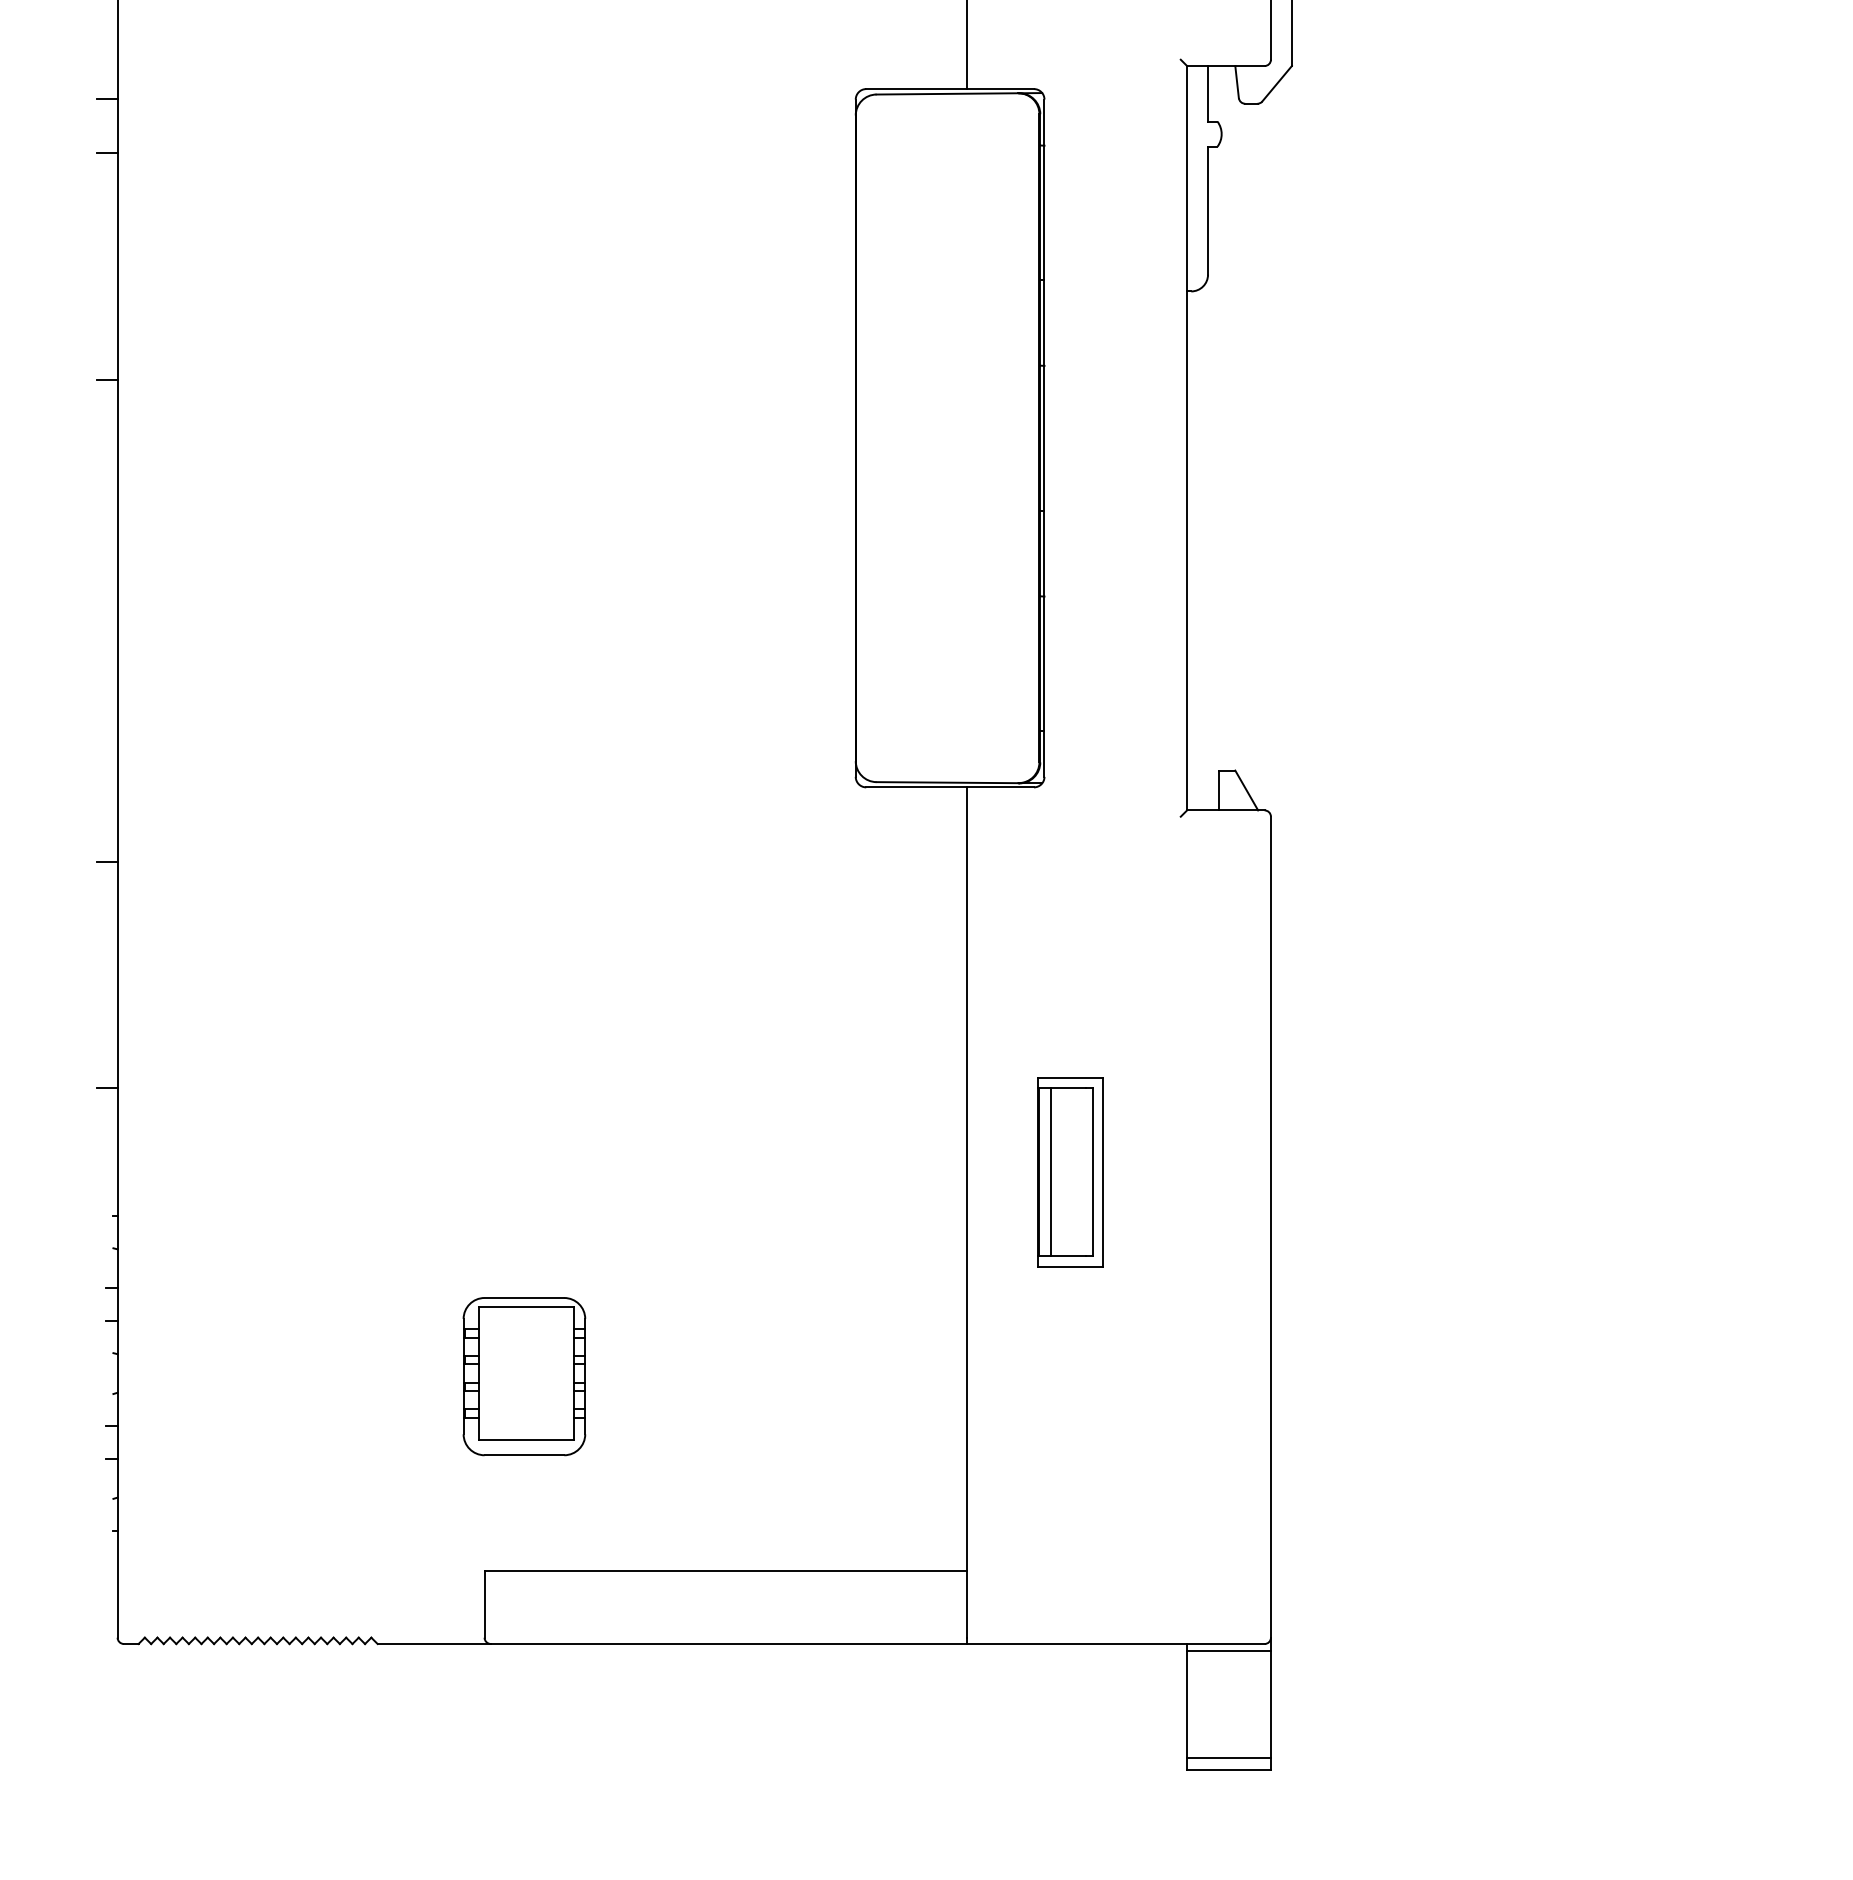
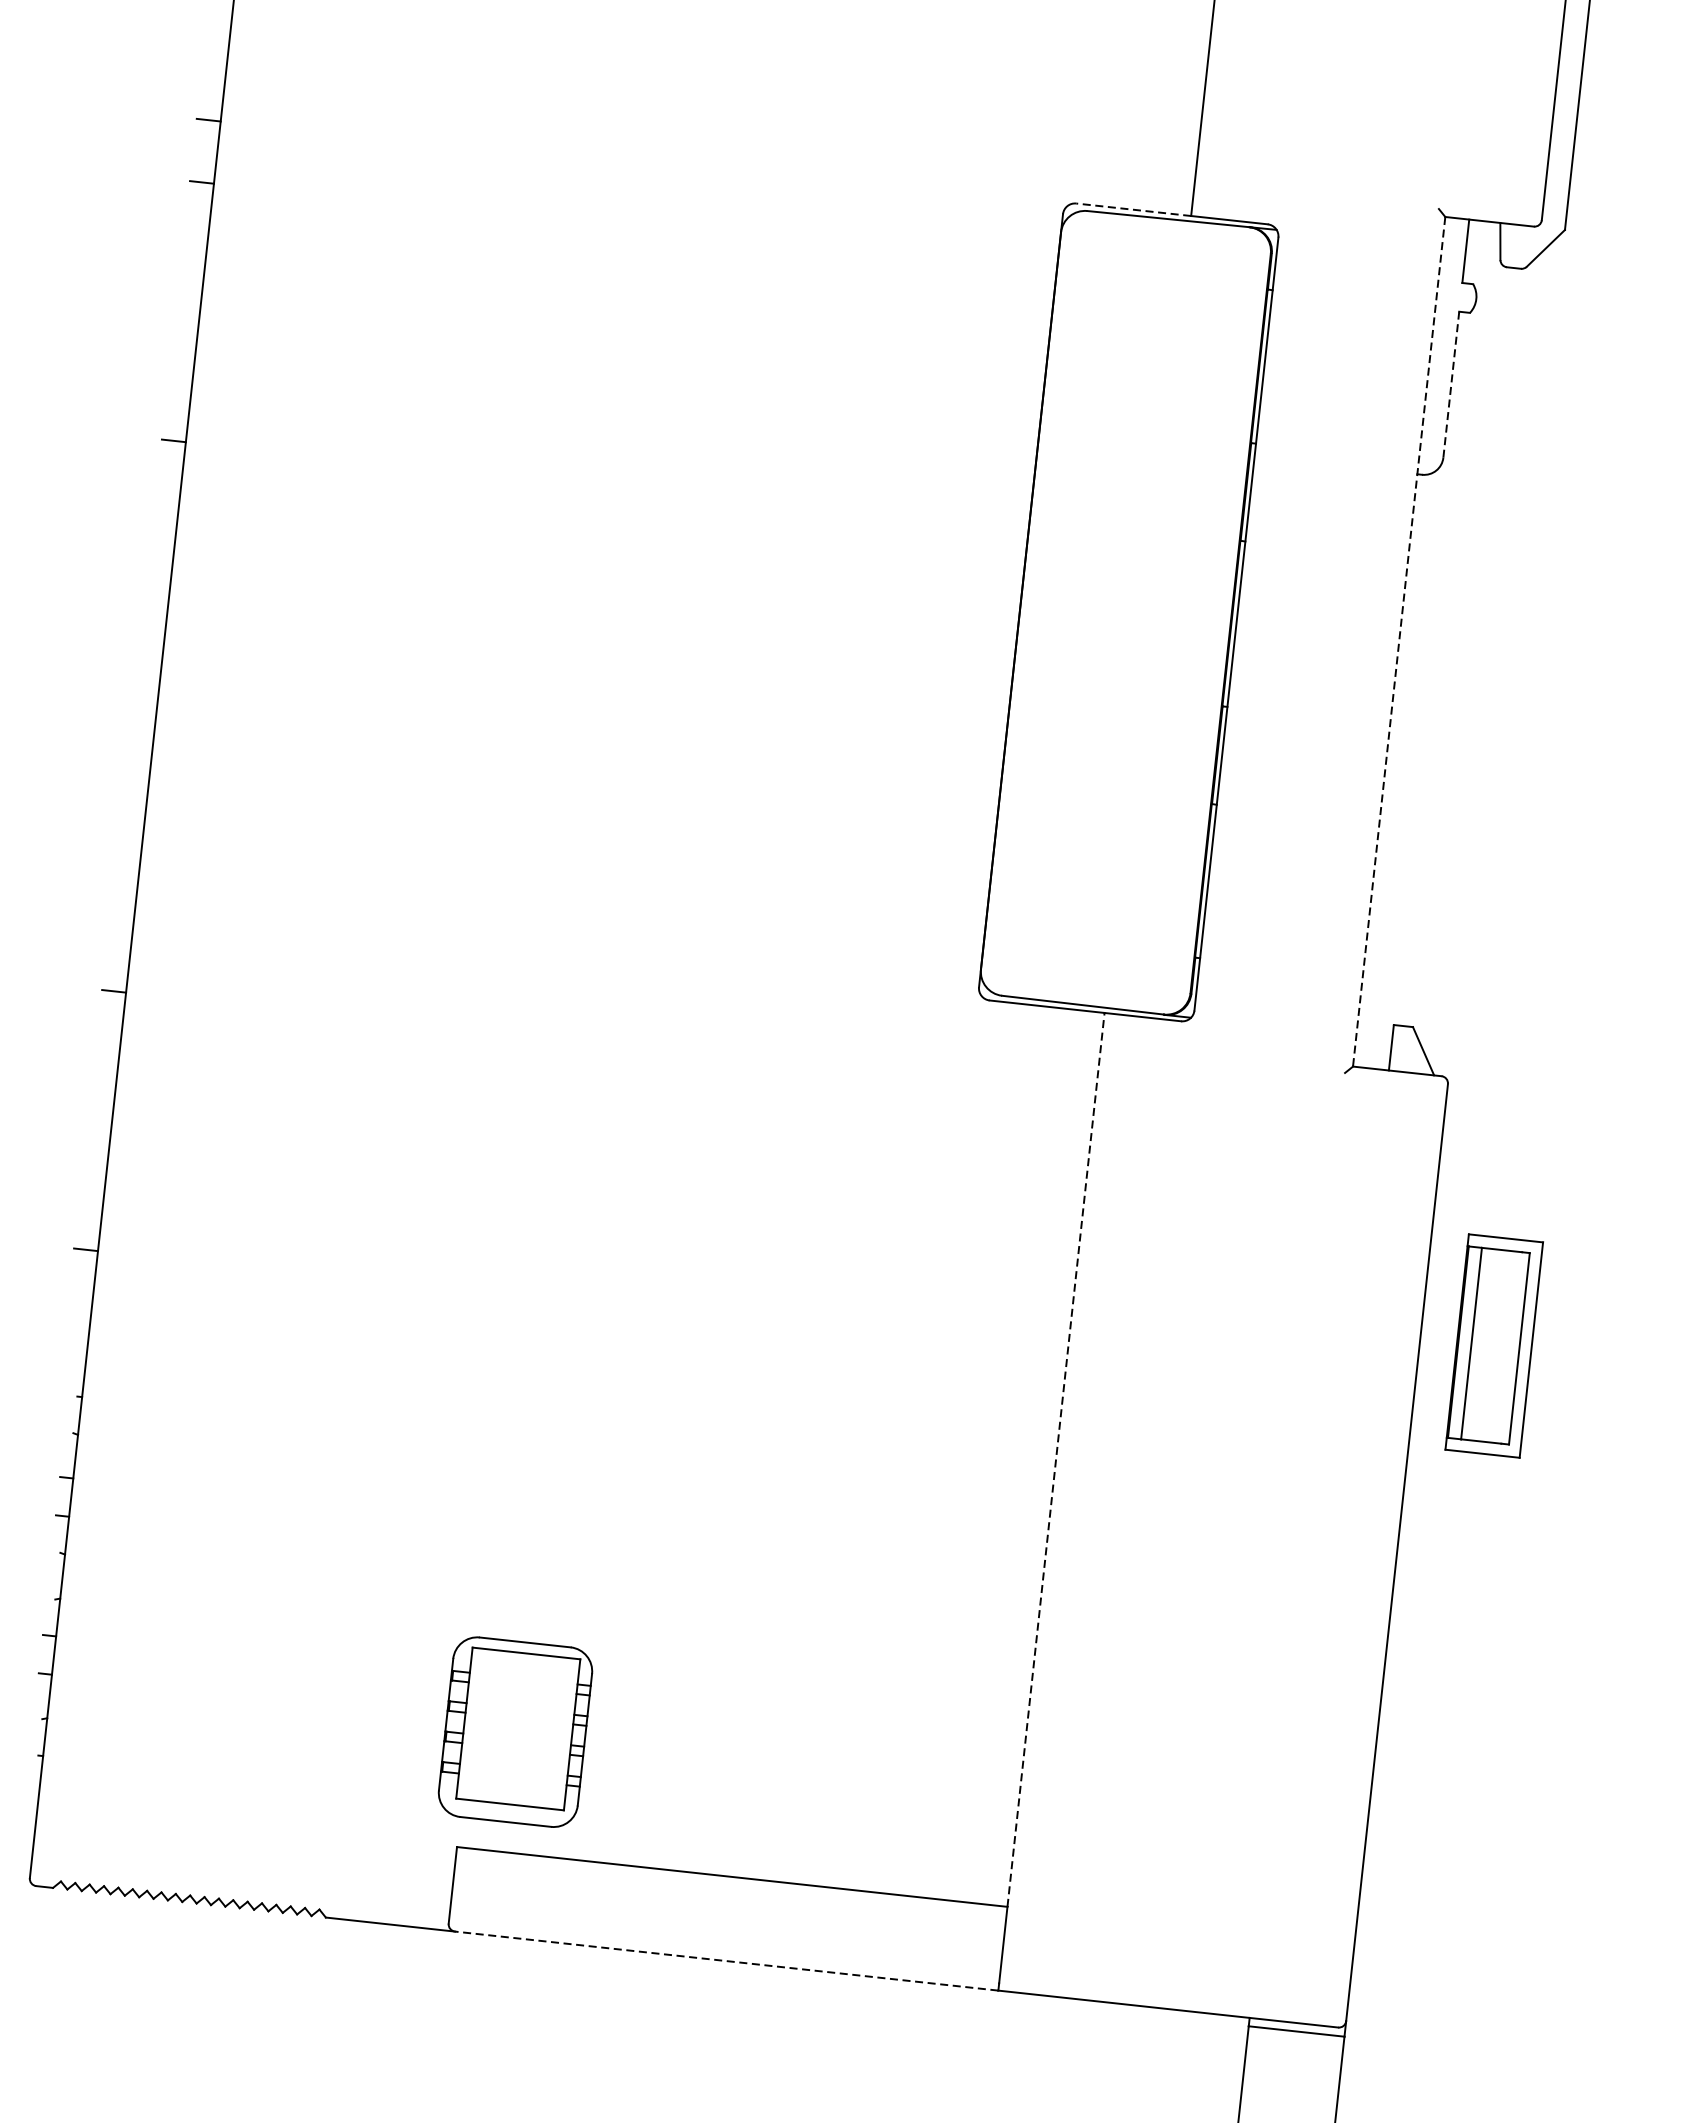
line: (916, 89) -> (1133, 210), solid -> dashed
line: (1208, 210) -> (1451, 384), solid -> dashed
line: (1187, 438) -> (1399, 642), solid -> dashed
part: (1070, 1172) -> (1494, 1346), moved
line: (966, 1178) -> (1055, 1459), solid -> dashed
part: (524, 1376) -> (515, 1732), moved
line: (728, 1643) -> (726, 1960), solid -> dashed

